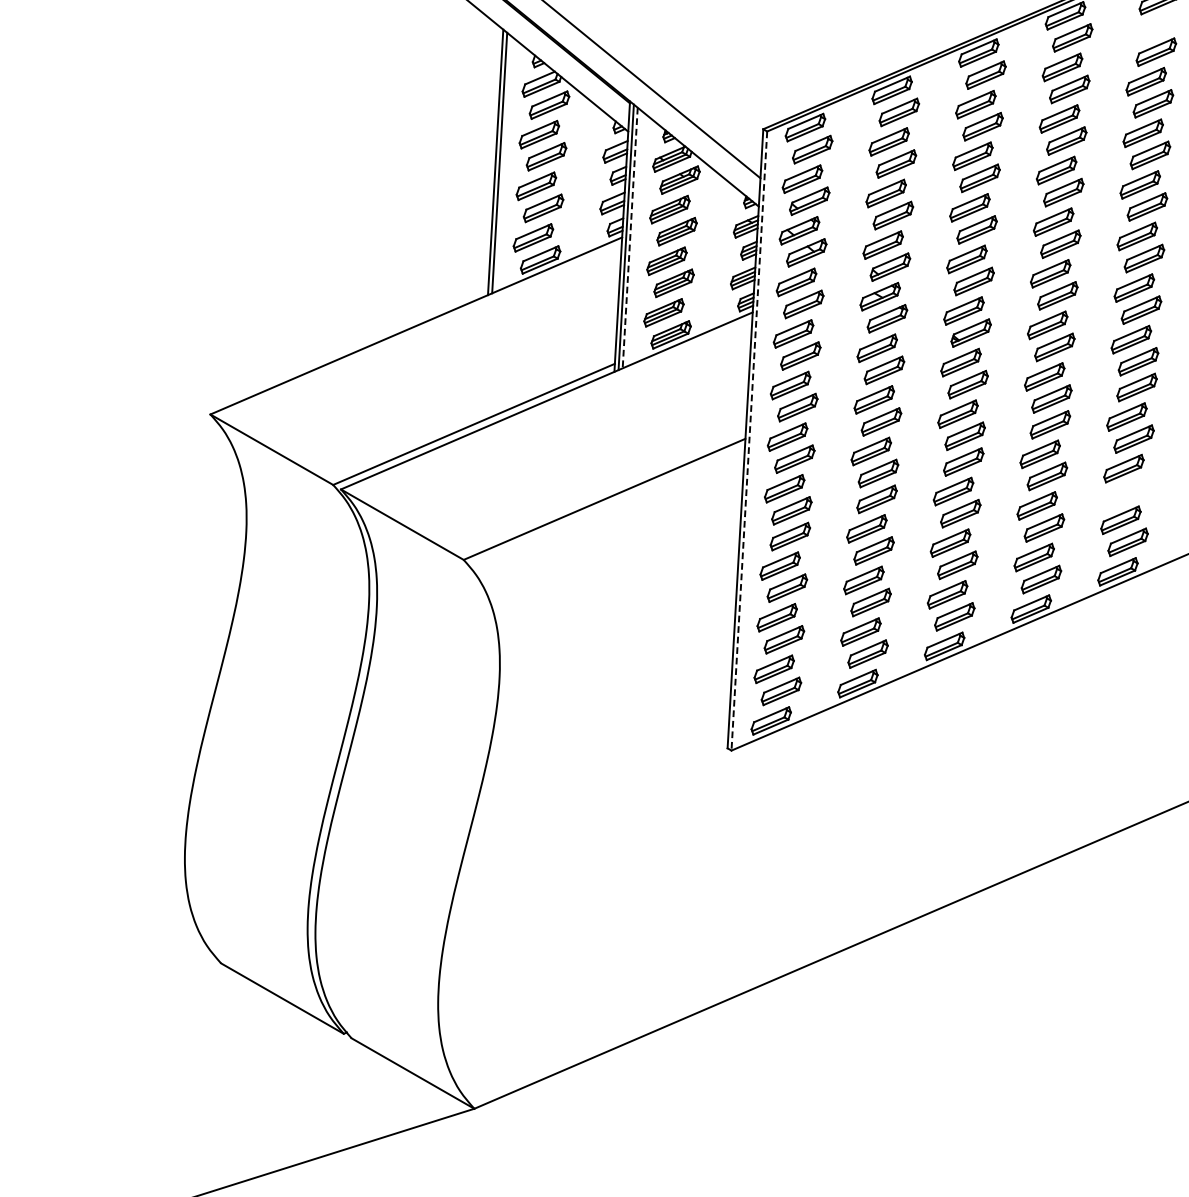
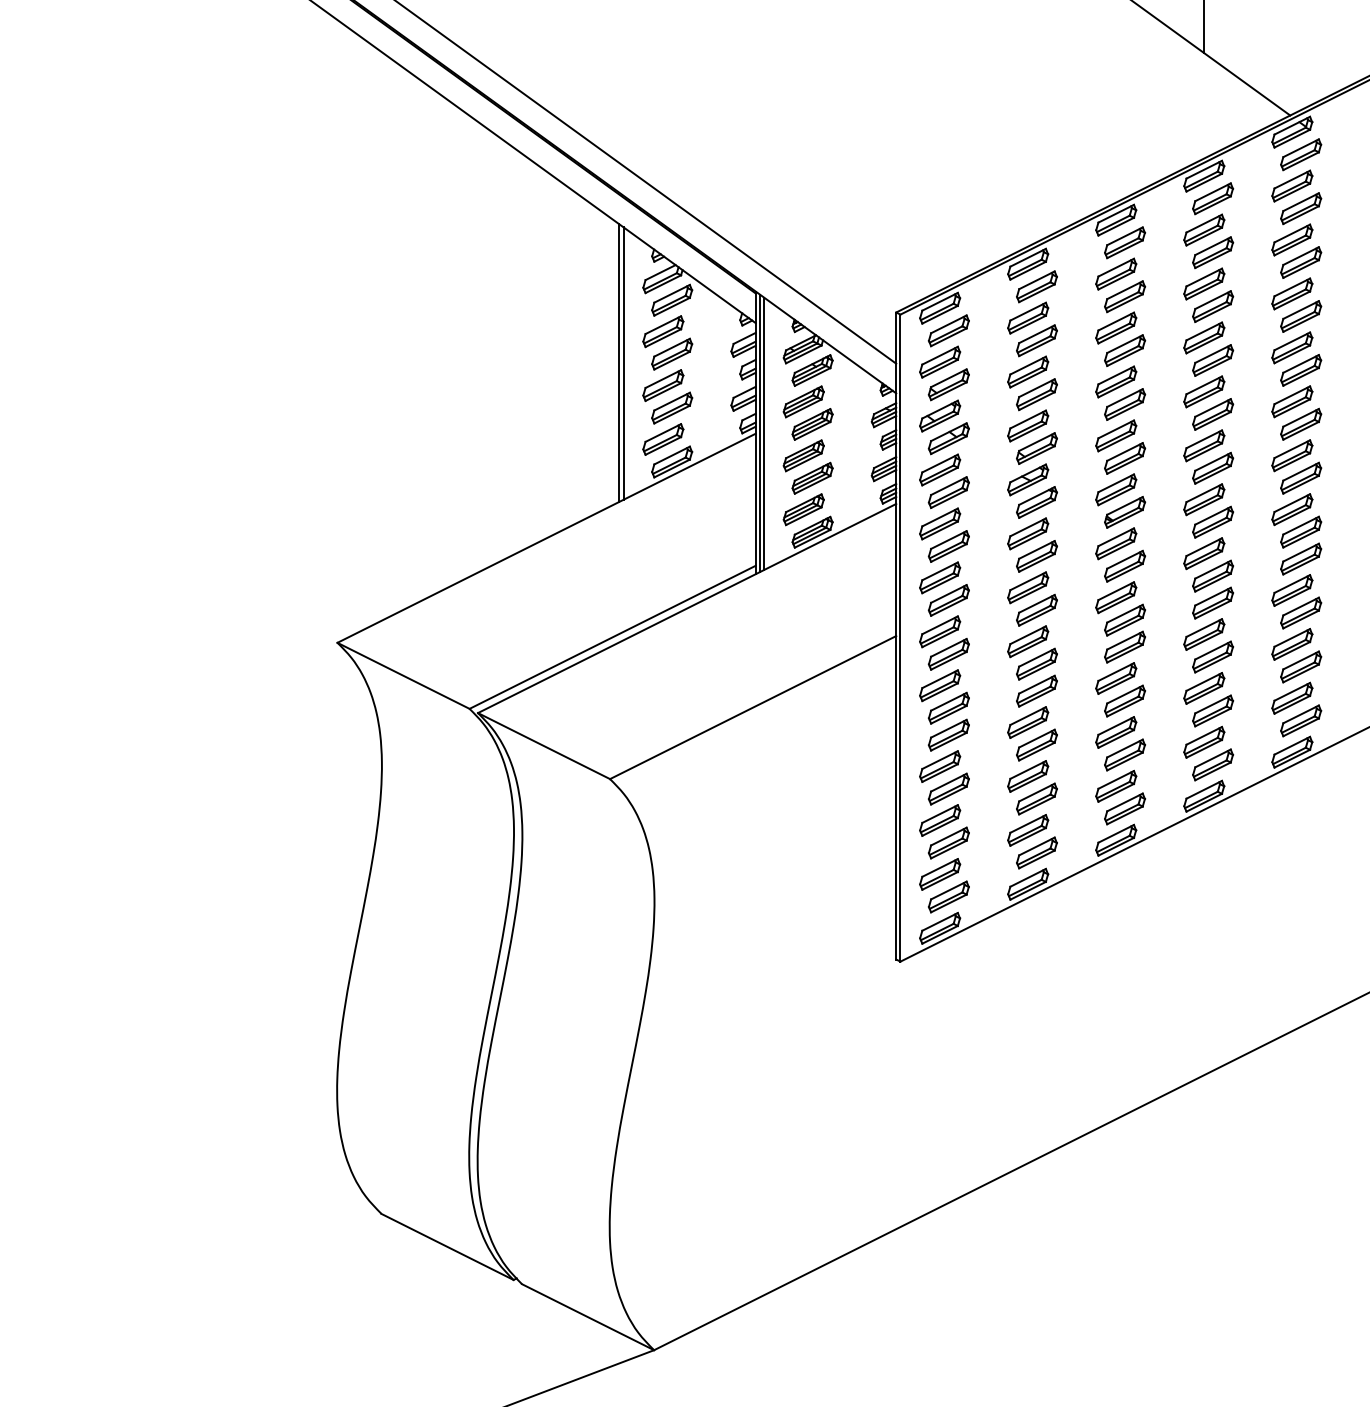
part: (1149, 29) -> (1292, 185), added
line: (630, 238) -> (764, 434), dashed -> solid
line: (749, 441) -> (900, 638), dashed -> solid
part: (1131, 490) -> (1301, 666), added

